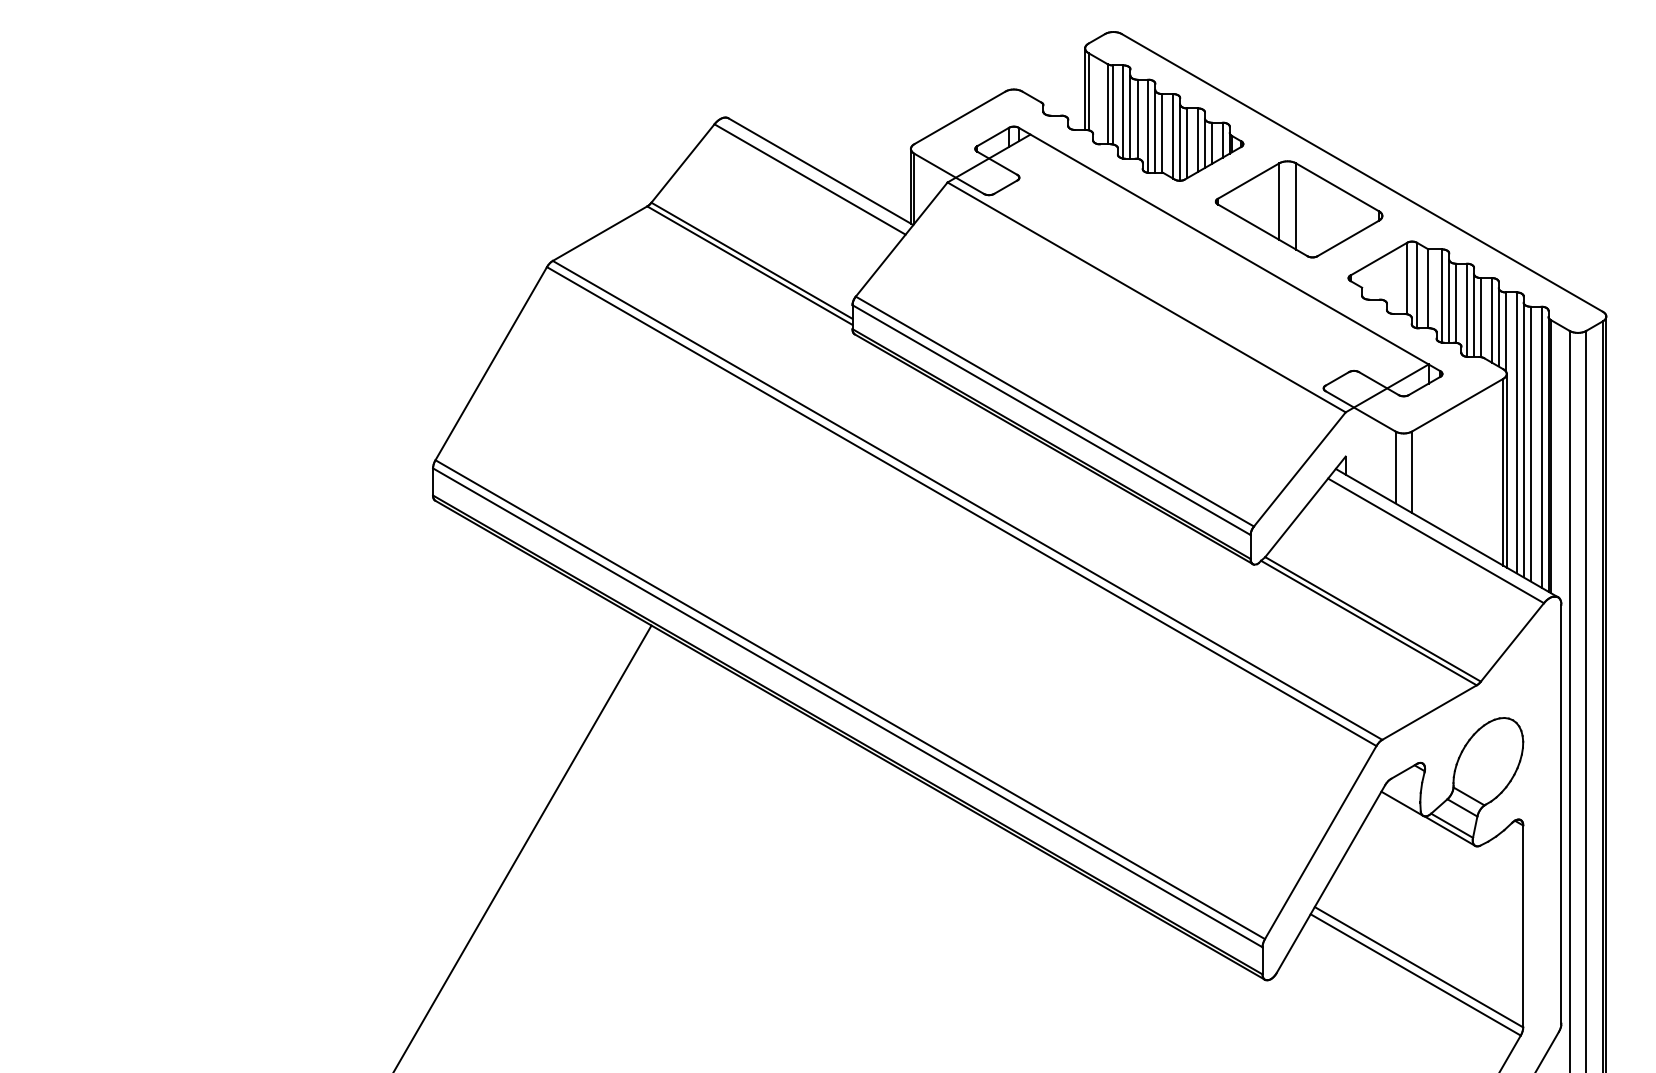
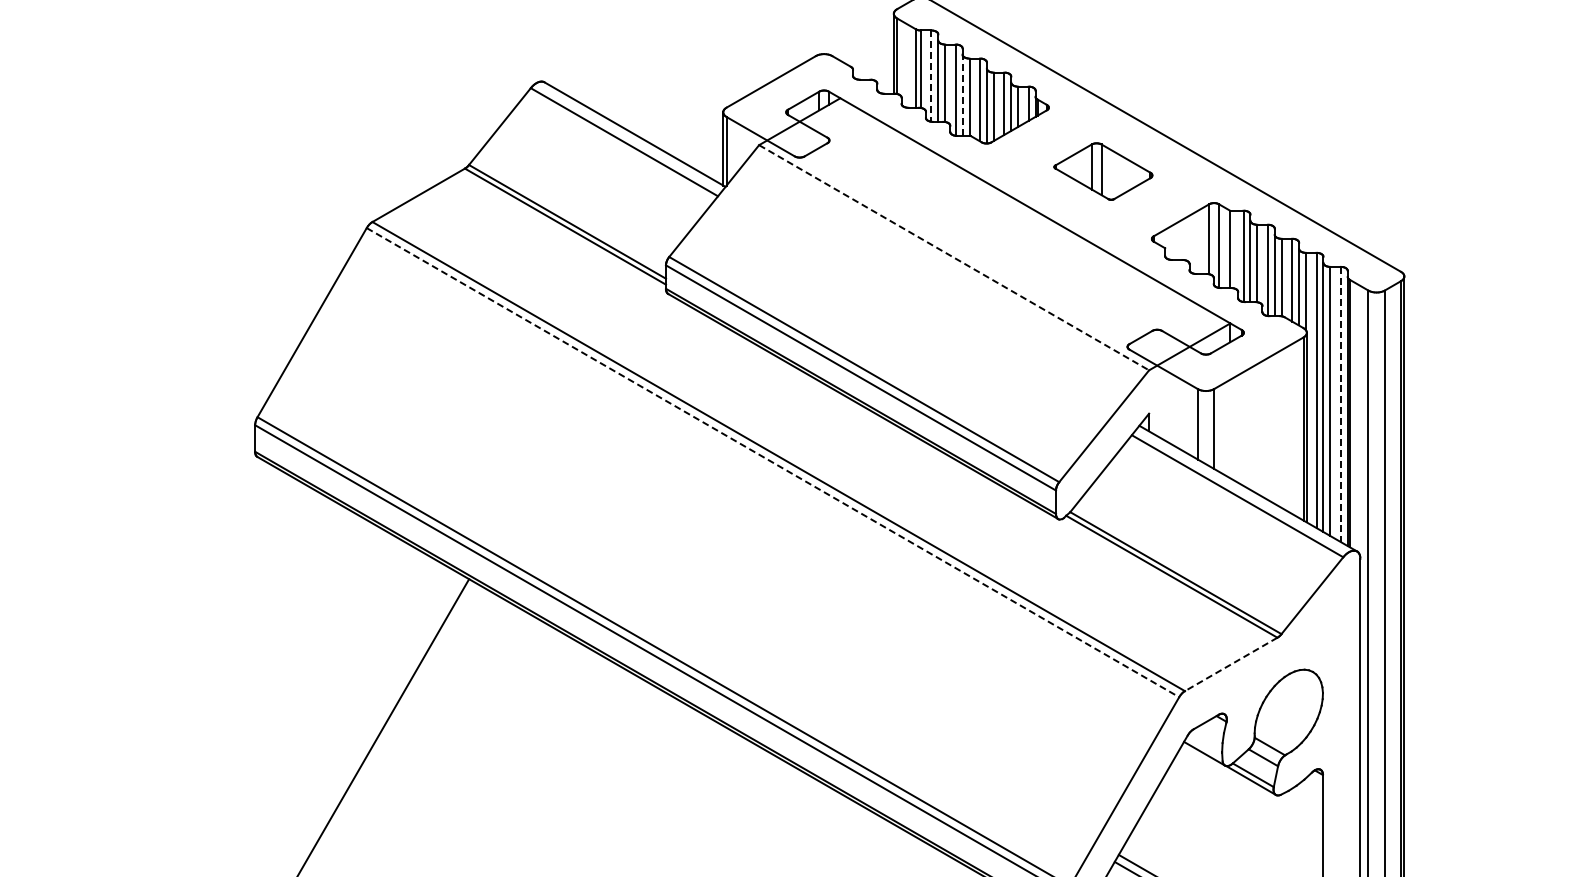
line: (1123, 111) -> (931, 75), solid -> dashed
line: (1155, 131) -> (962, 95), solid -> dashed
part: (1298, 209) -> (1102, 171), size x0.6
line: (1146, 297) -> (953, 257), solid -> dashed
line: (1541, 447) -> (1340, 404), solid -> dashed
line: (961, 506) -> (772, 462), solid -> dashed
line: (1429, 712) -> (1231, 664), solid -> dashed

